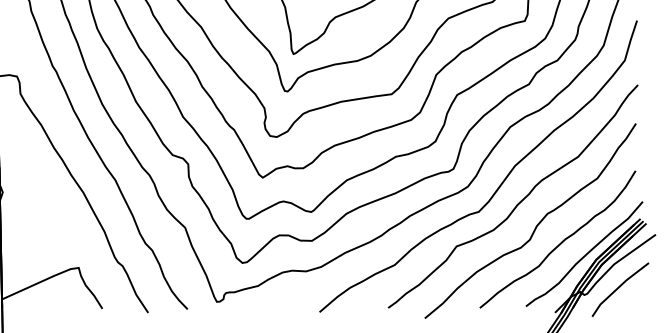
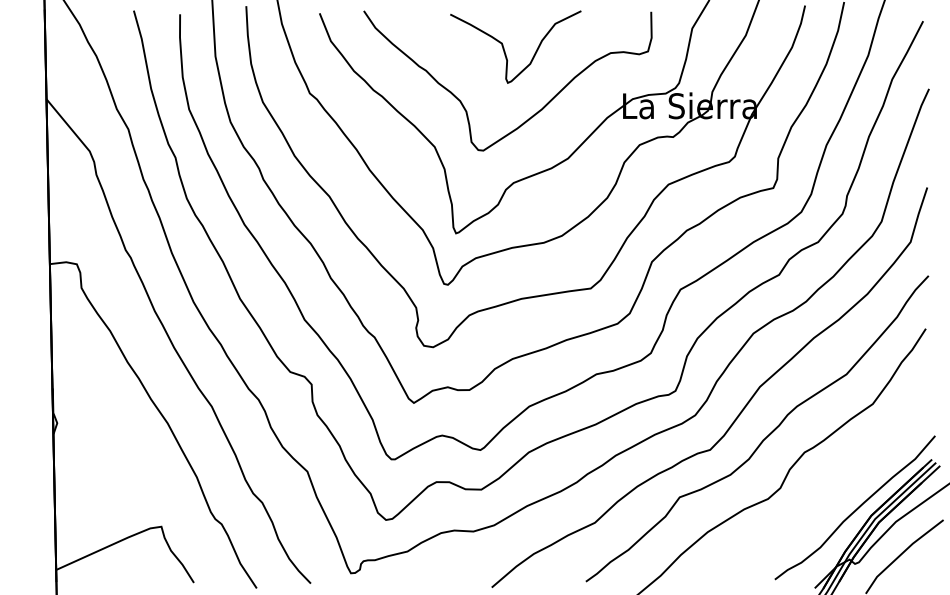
part: (561, 242) -> (823, 491), removed

